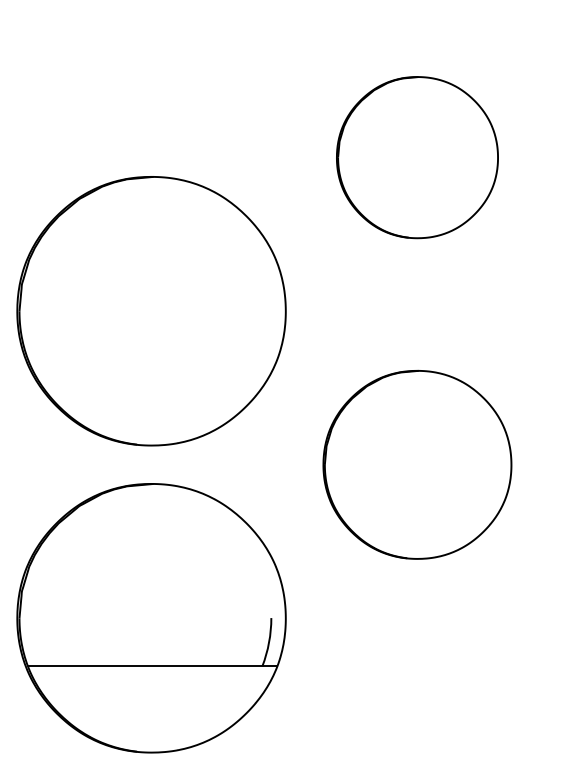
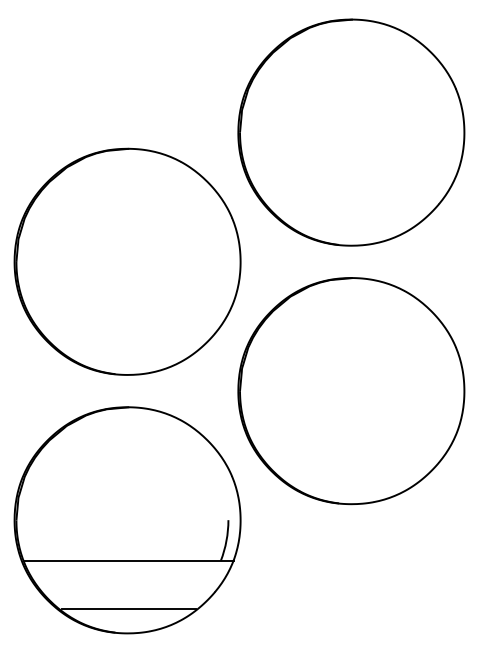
part: (417, 157) -> (351, 132), size x1.67
part: (417, 465) -> (351, 391), size x1.43
line: (152, 724) -> (128, 609), added

